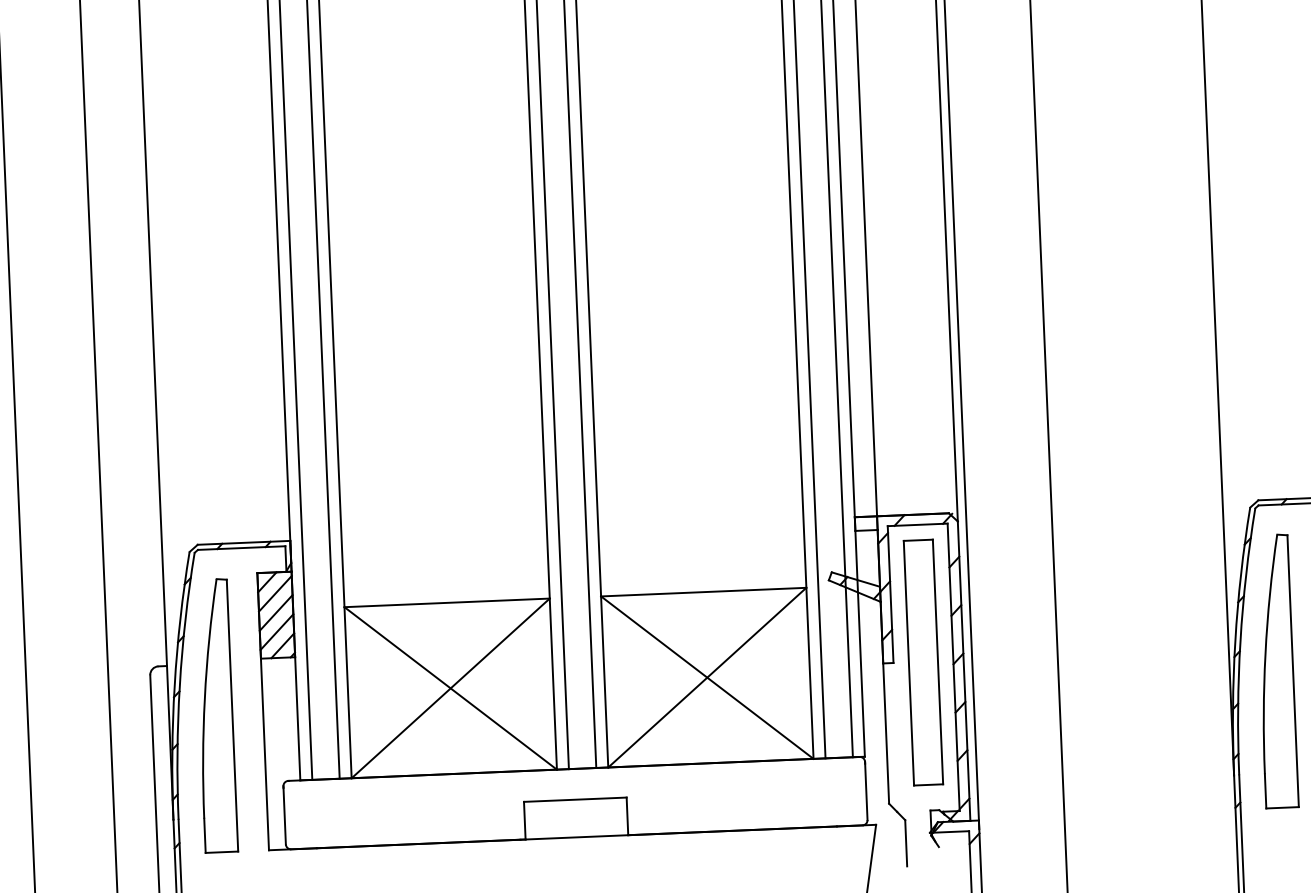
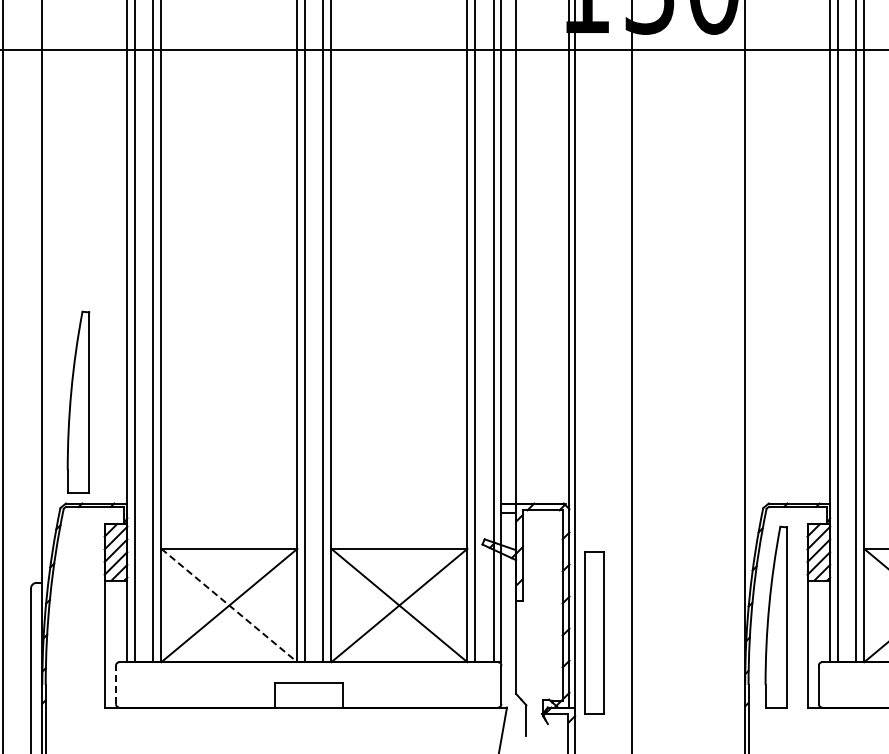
part: (922, 662) -> (594, 632), moved
line: (450, 688) -> (229, 605), solid -> dashed
part: (216, 714) -> (78, 401), moved
line: (285, 816) -> (116, 685), solid -> dashed

